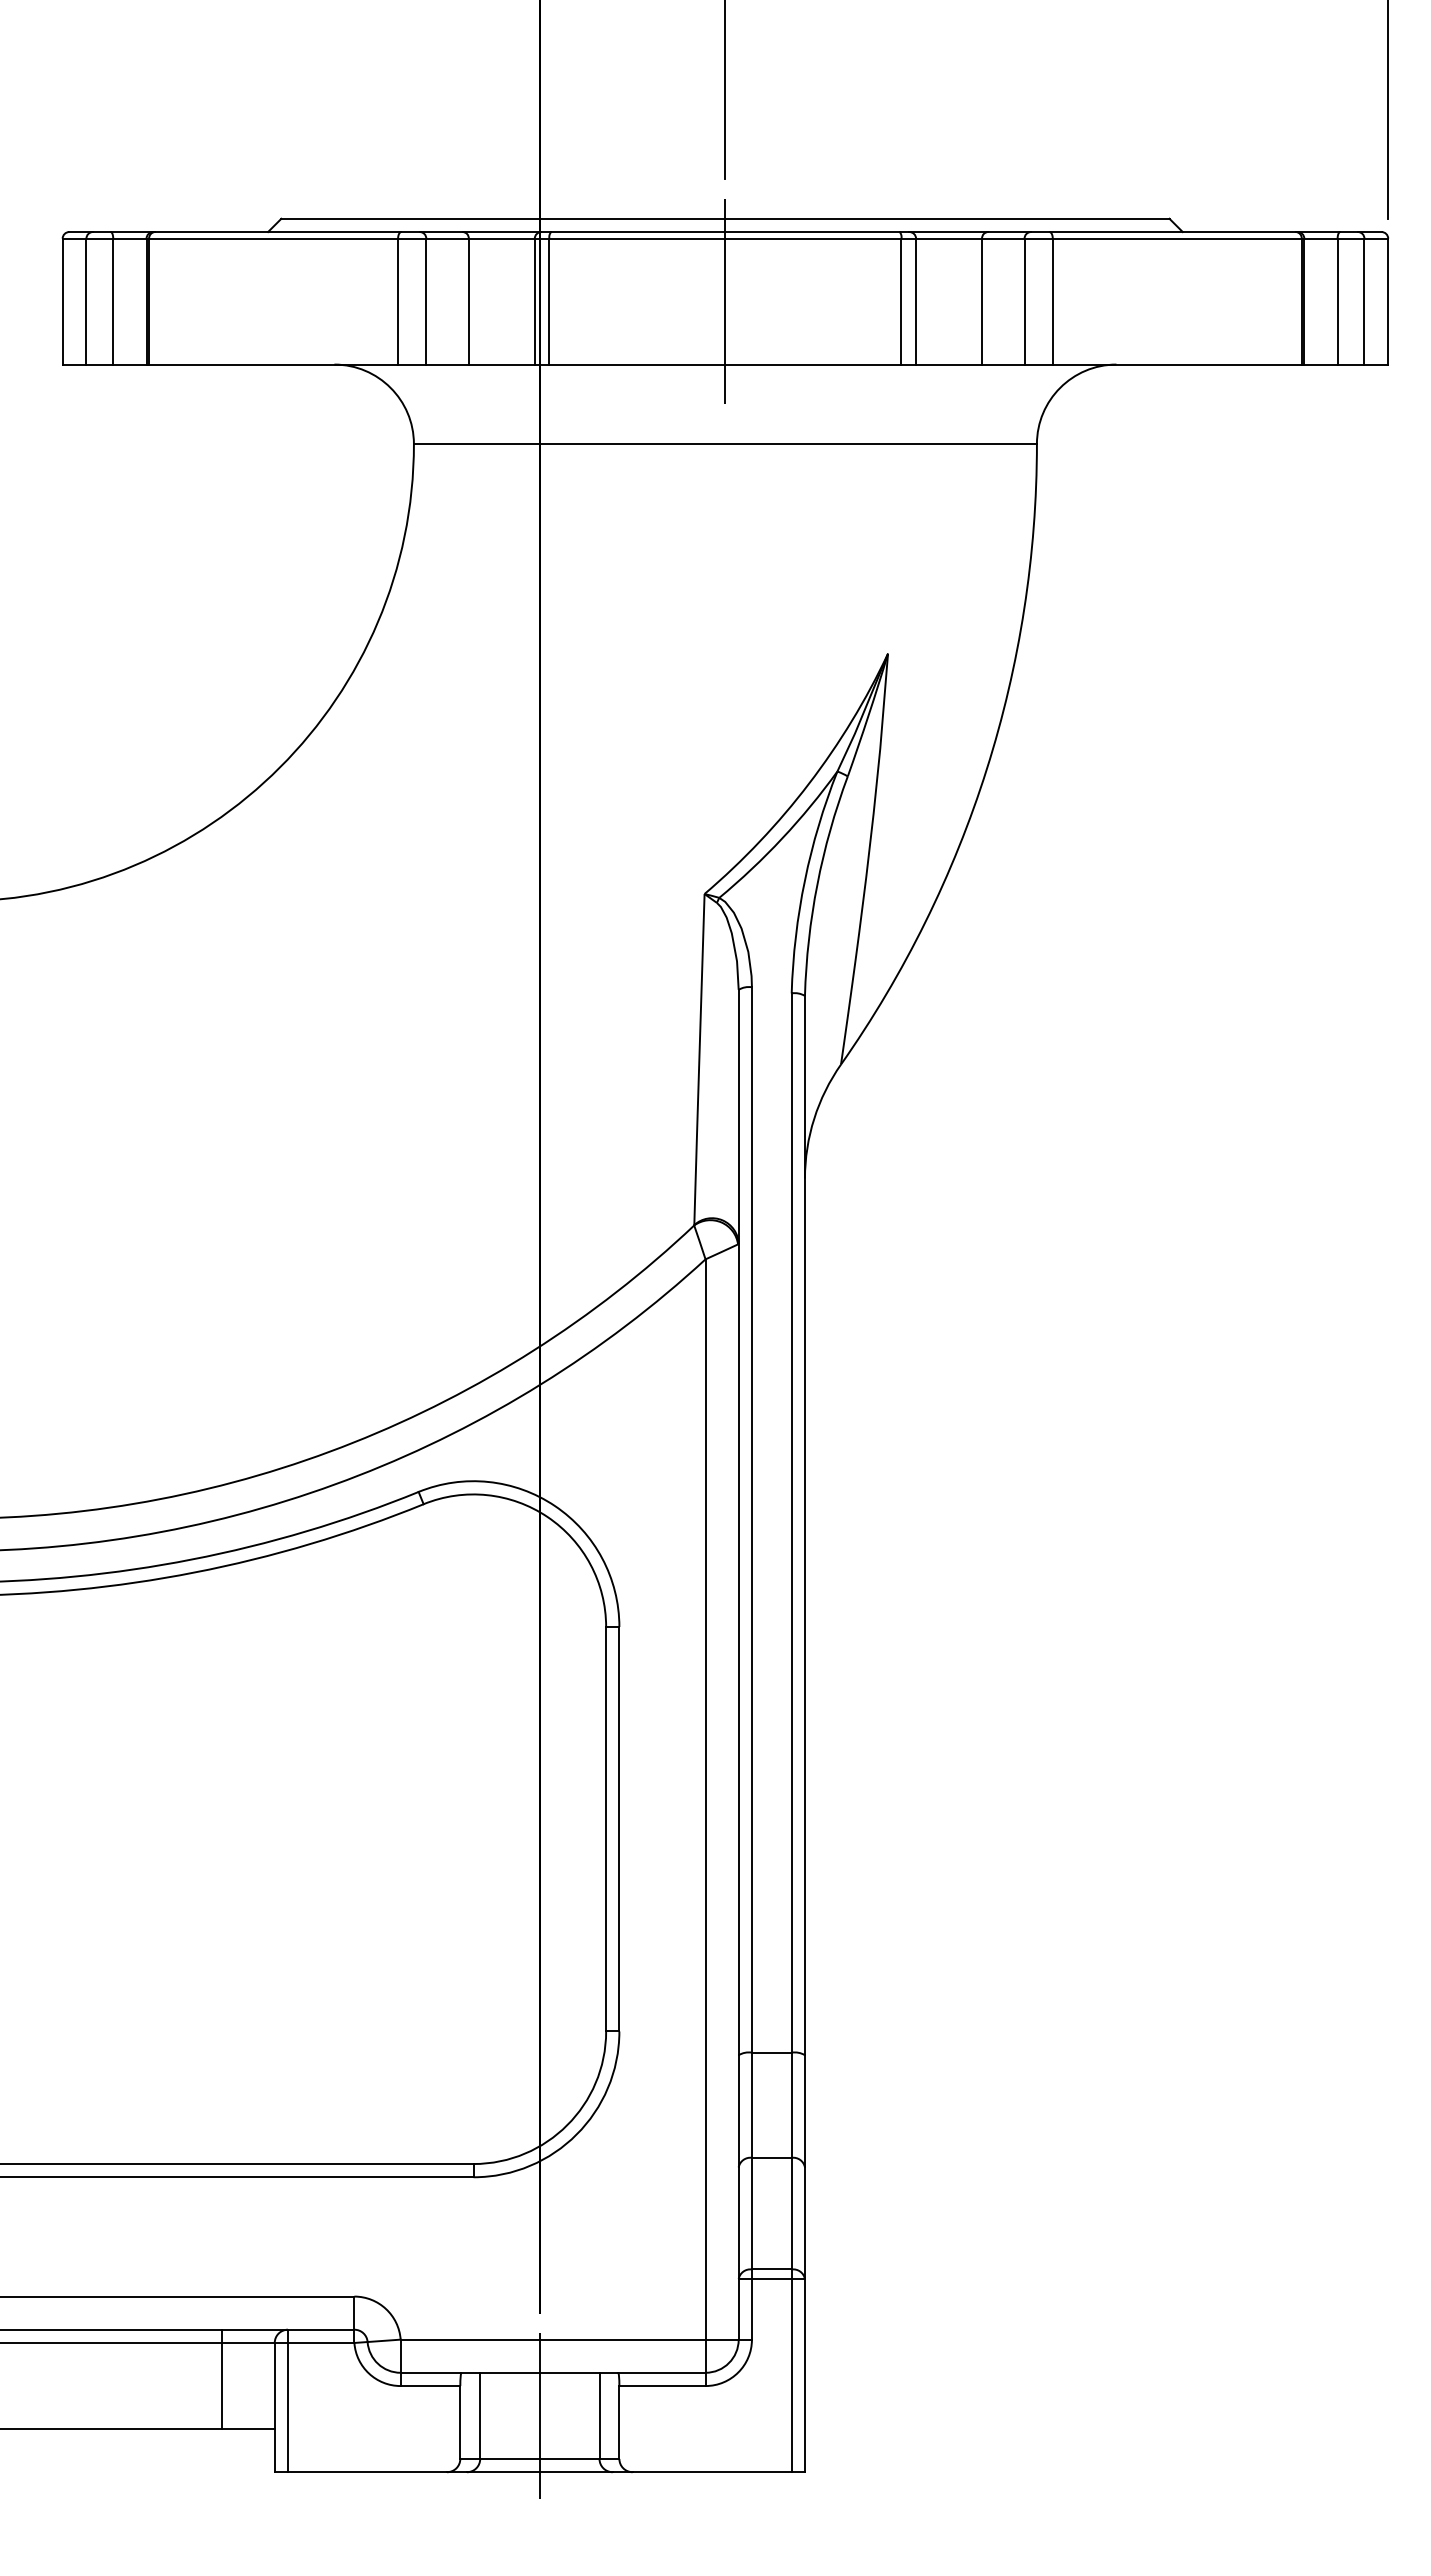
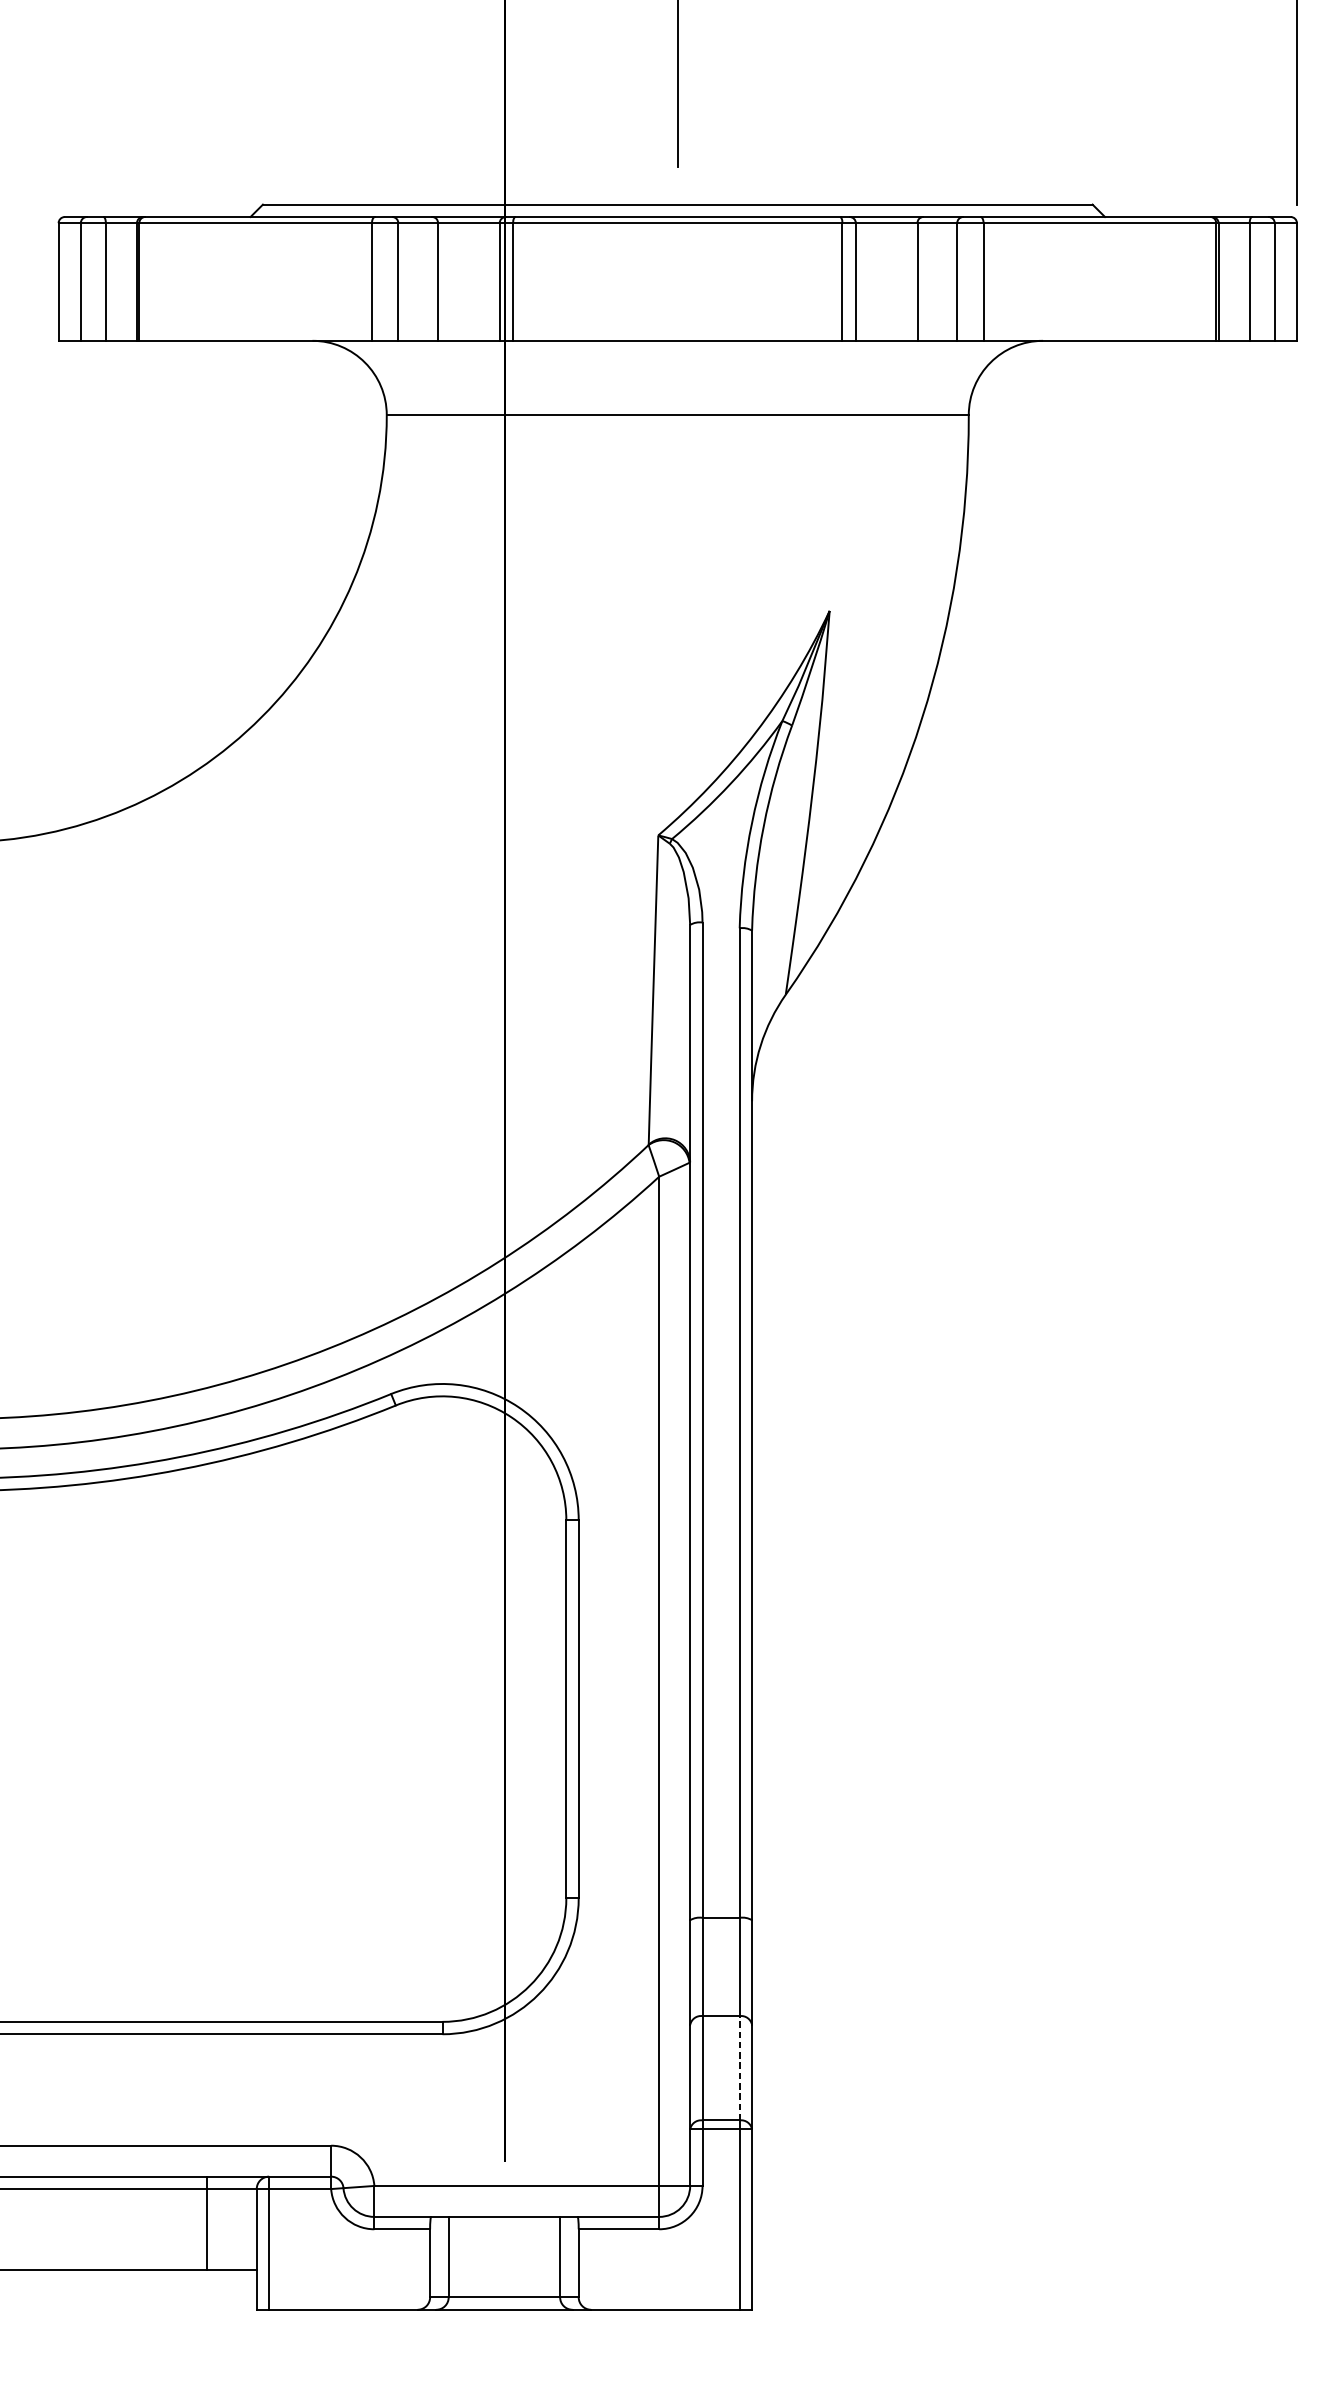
line: (725, 301) -> (677, 281), removed
line: (791, 2213) -> (739, 2068), solid -> dashed
line: (539, 2415) -> (504, 2256), removed

